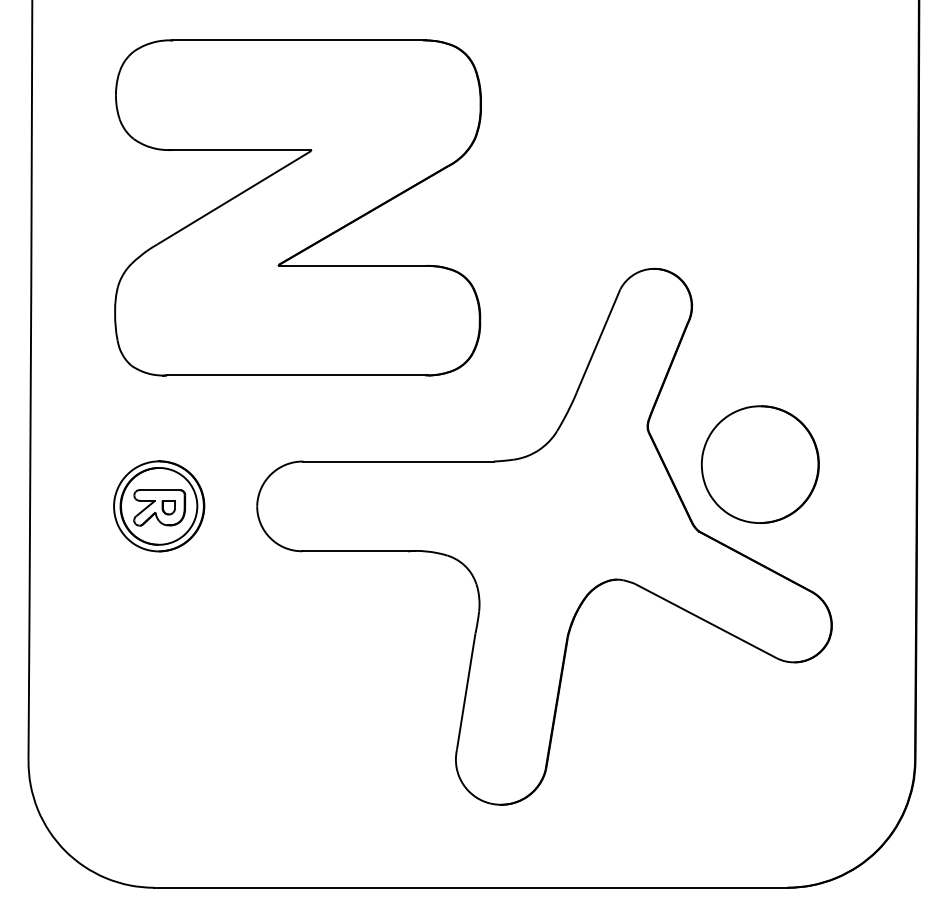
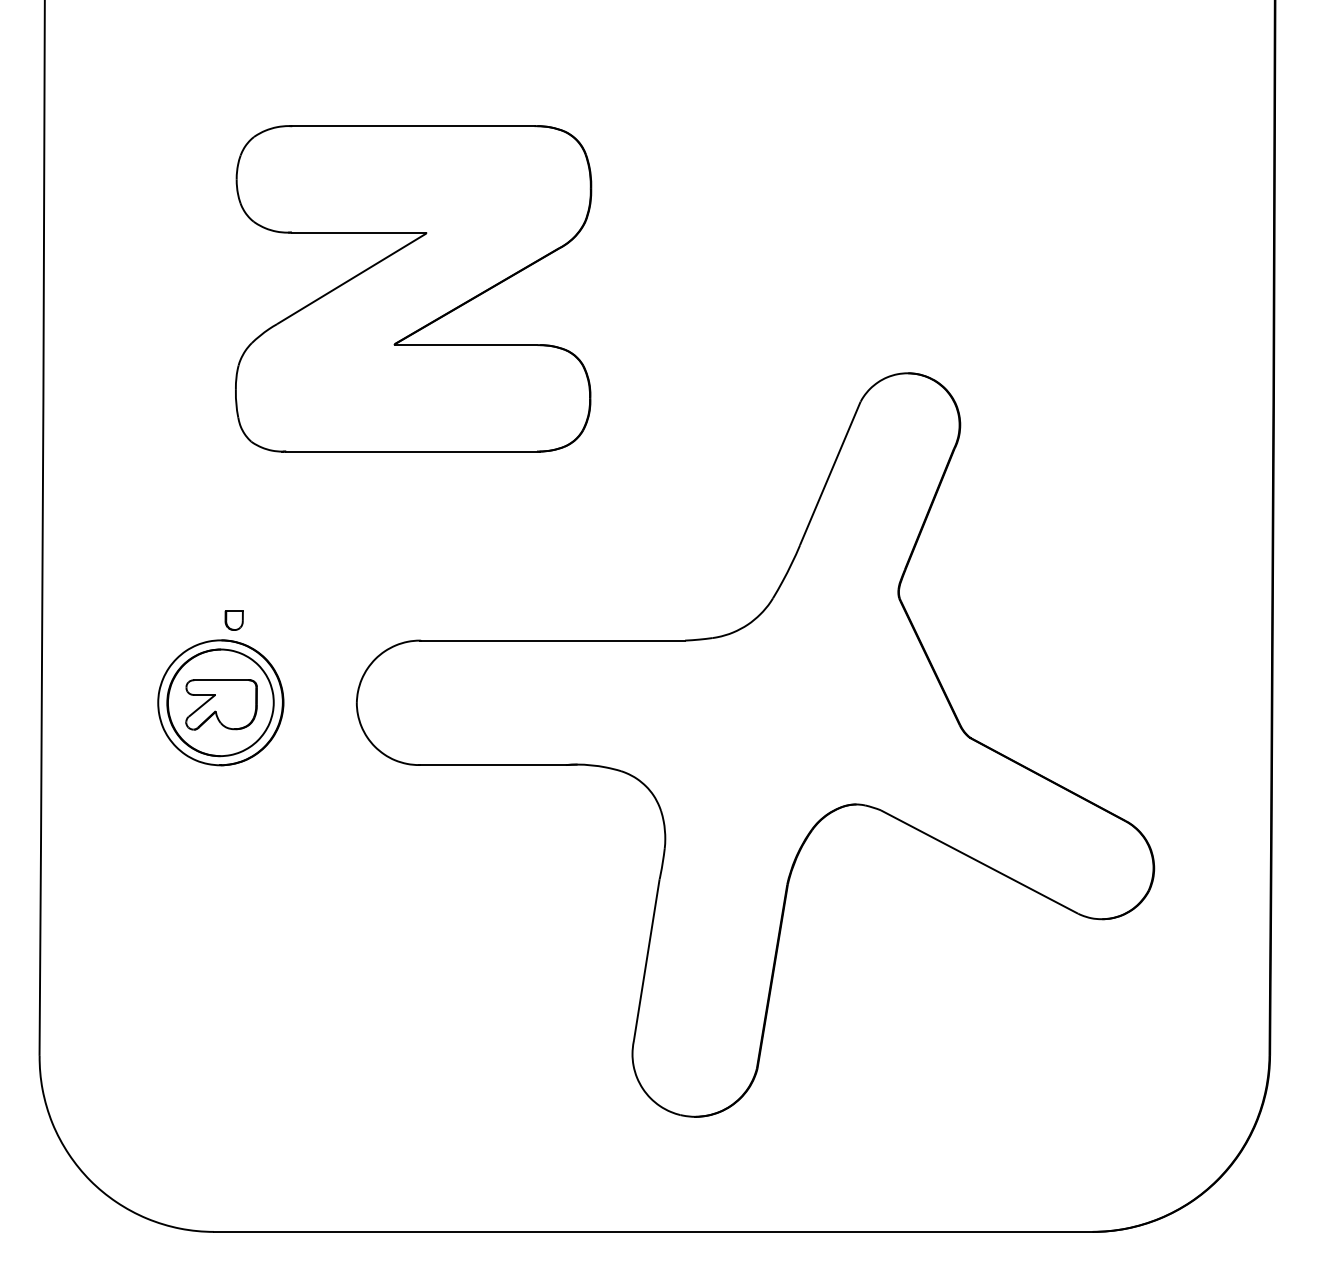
part: (298, 207) -> (413, 288), size x0.7
part: (760, 464) -> (1054, 644), removed
part: (168, 507) -> (233, 620), moved

